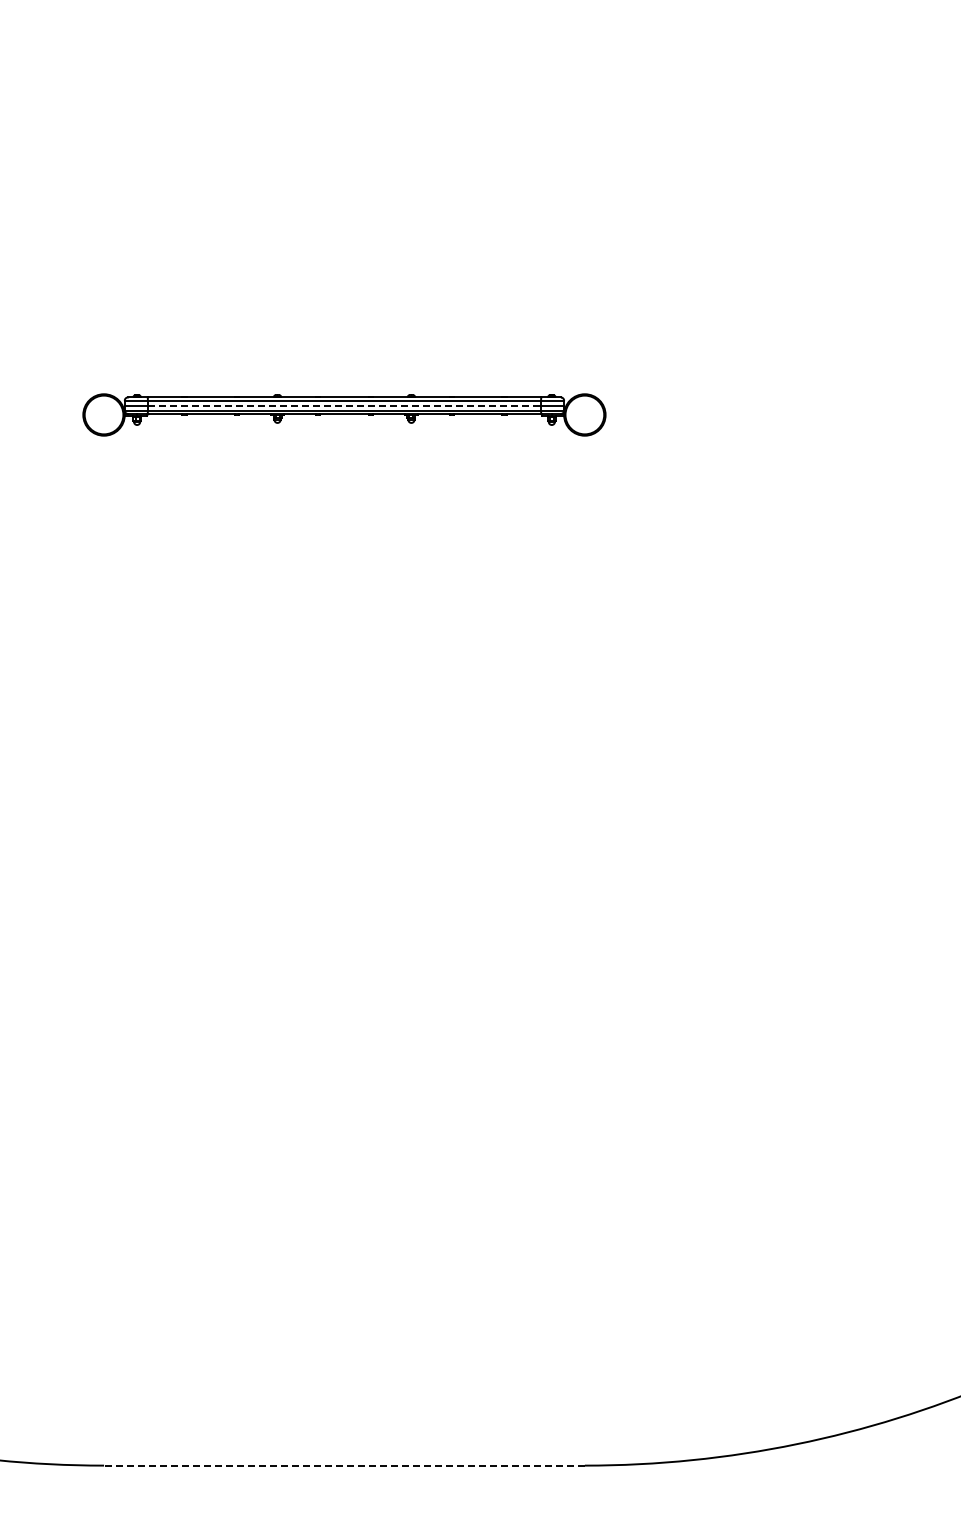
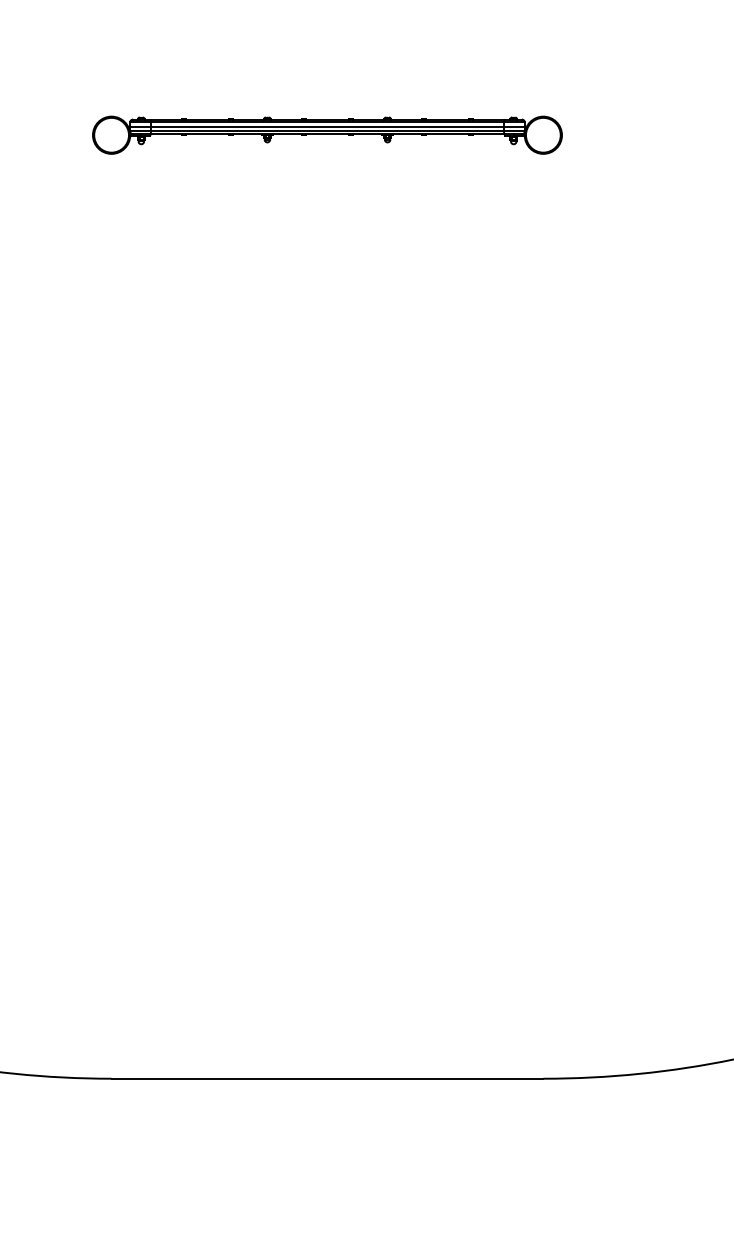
line: (344, 405) -> (327, 126), dashed -> solid
line: (343, 1465) -> (326, 1078), dashed -> solid

